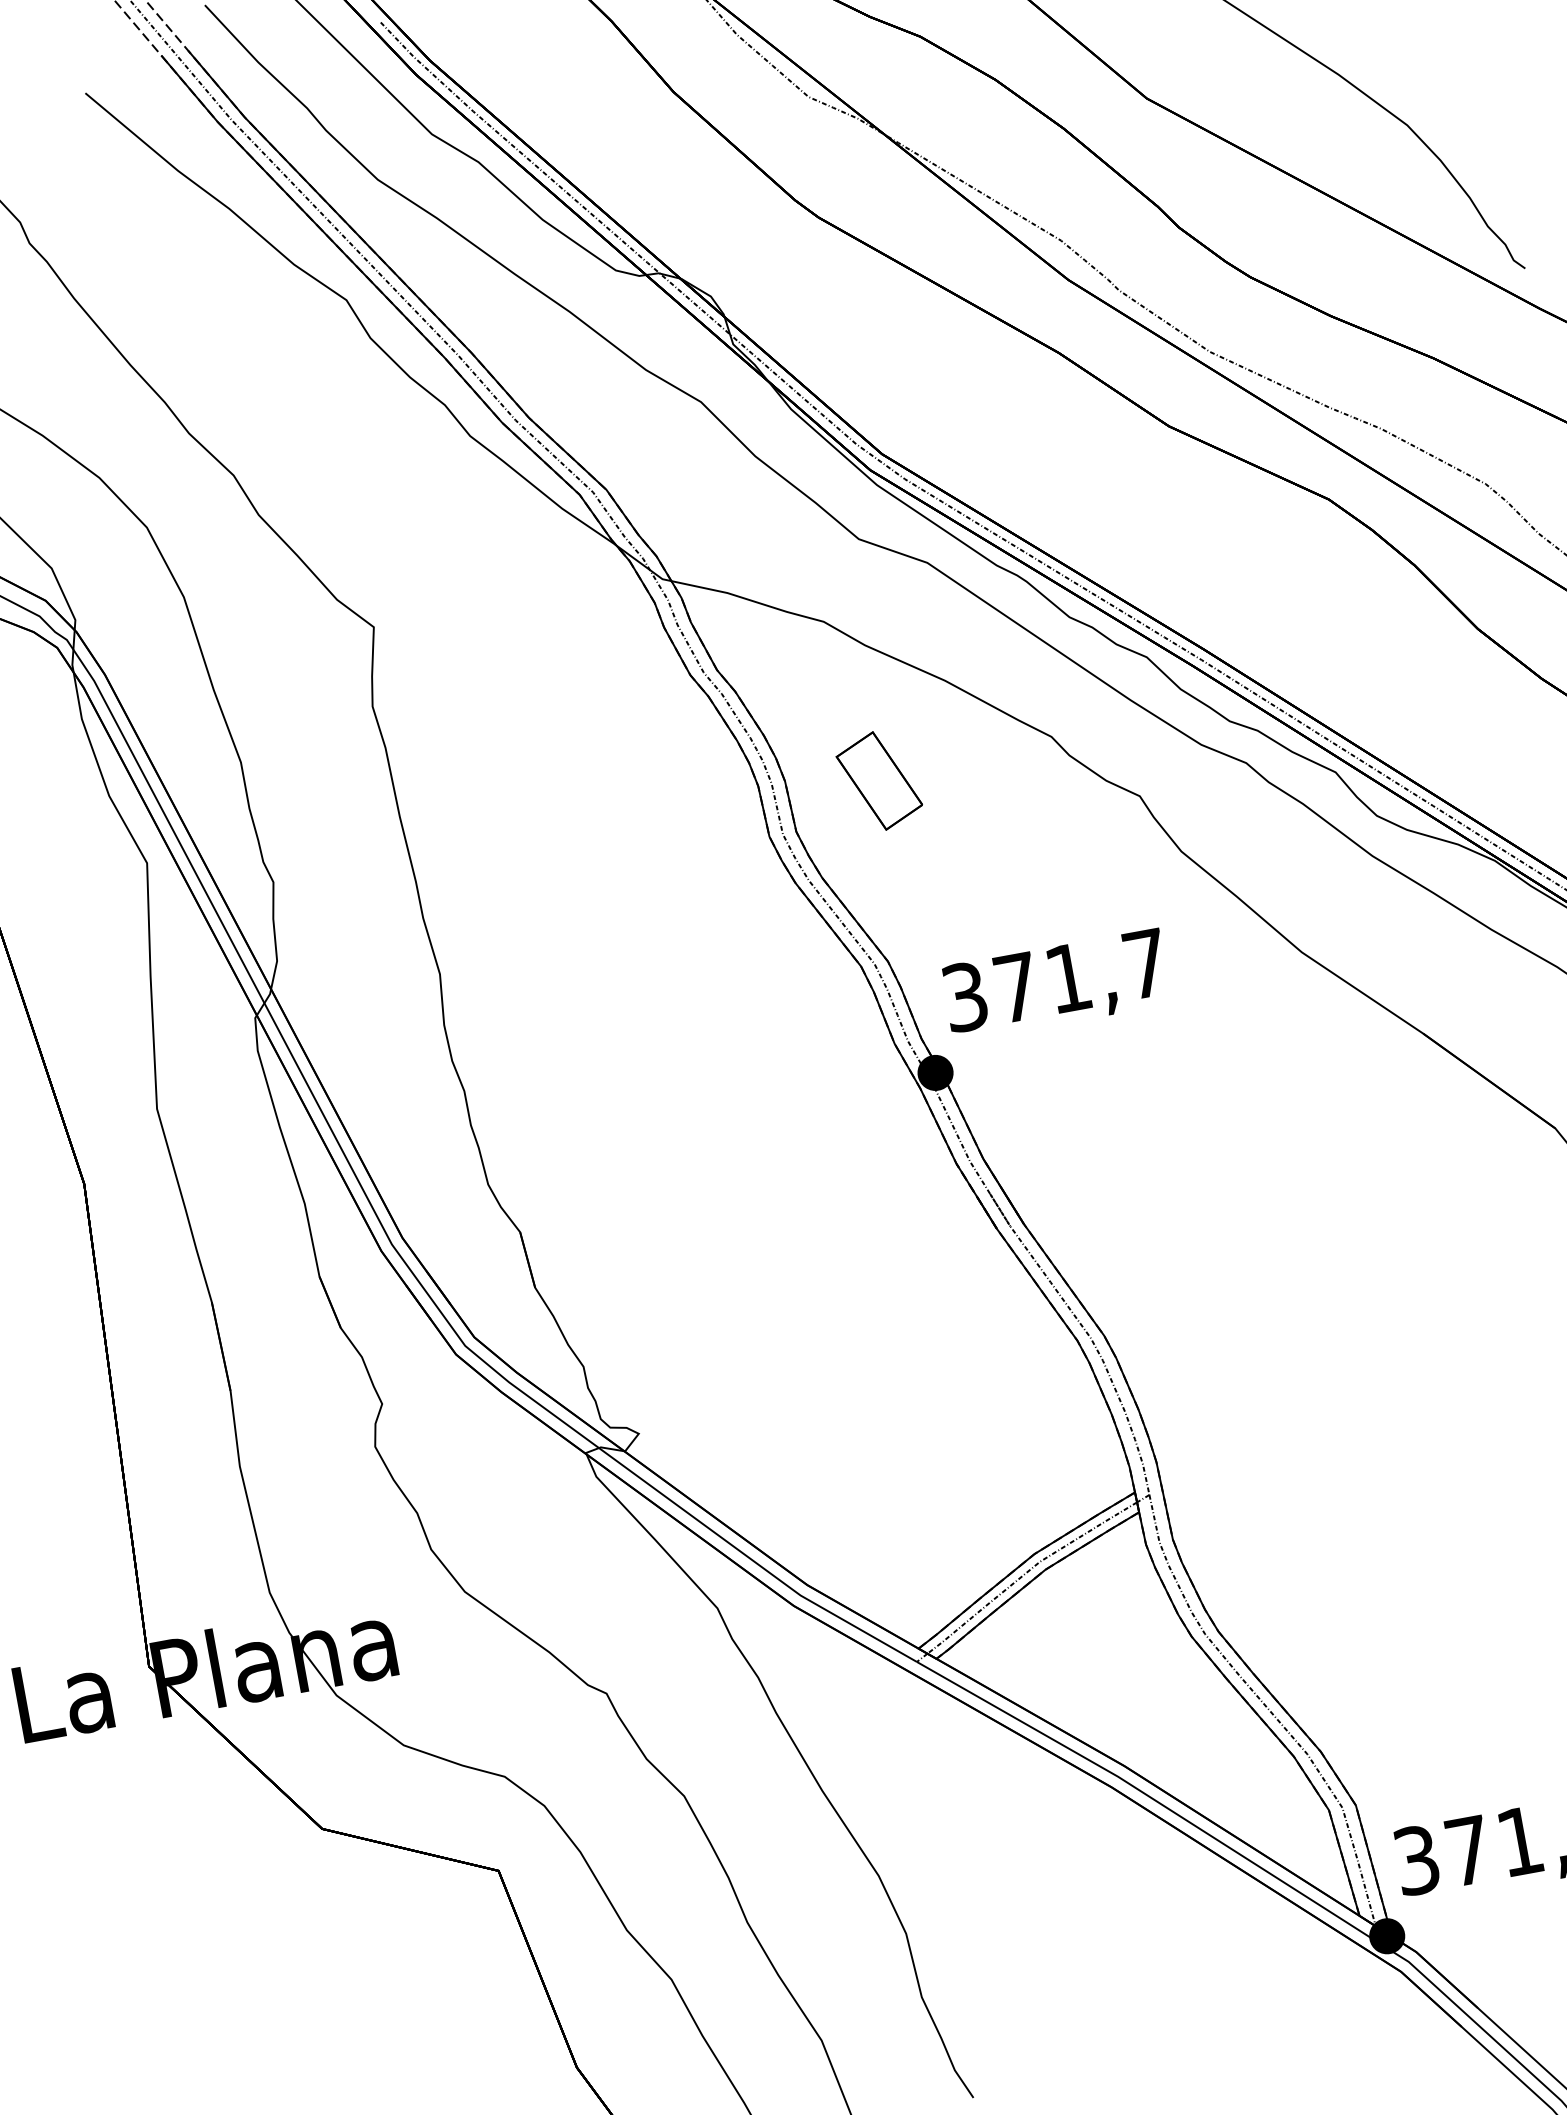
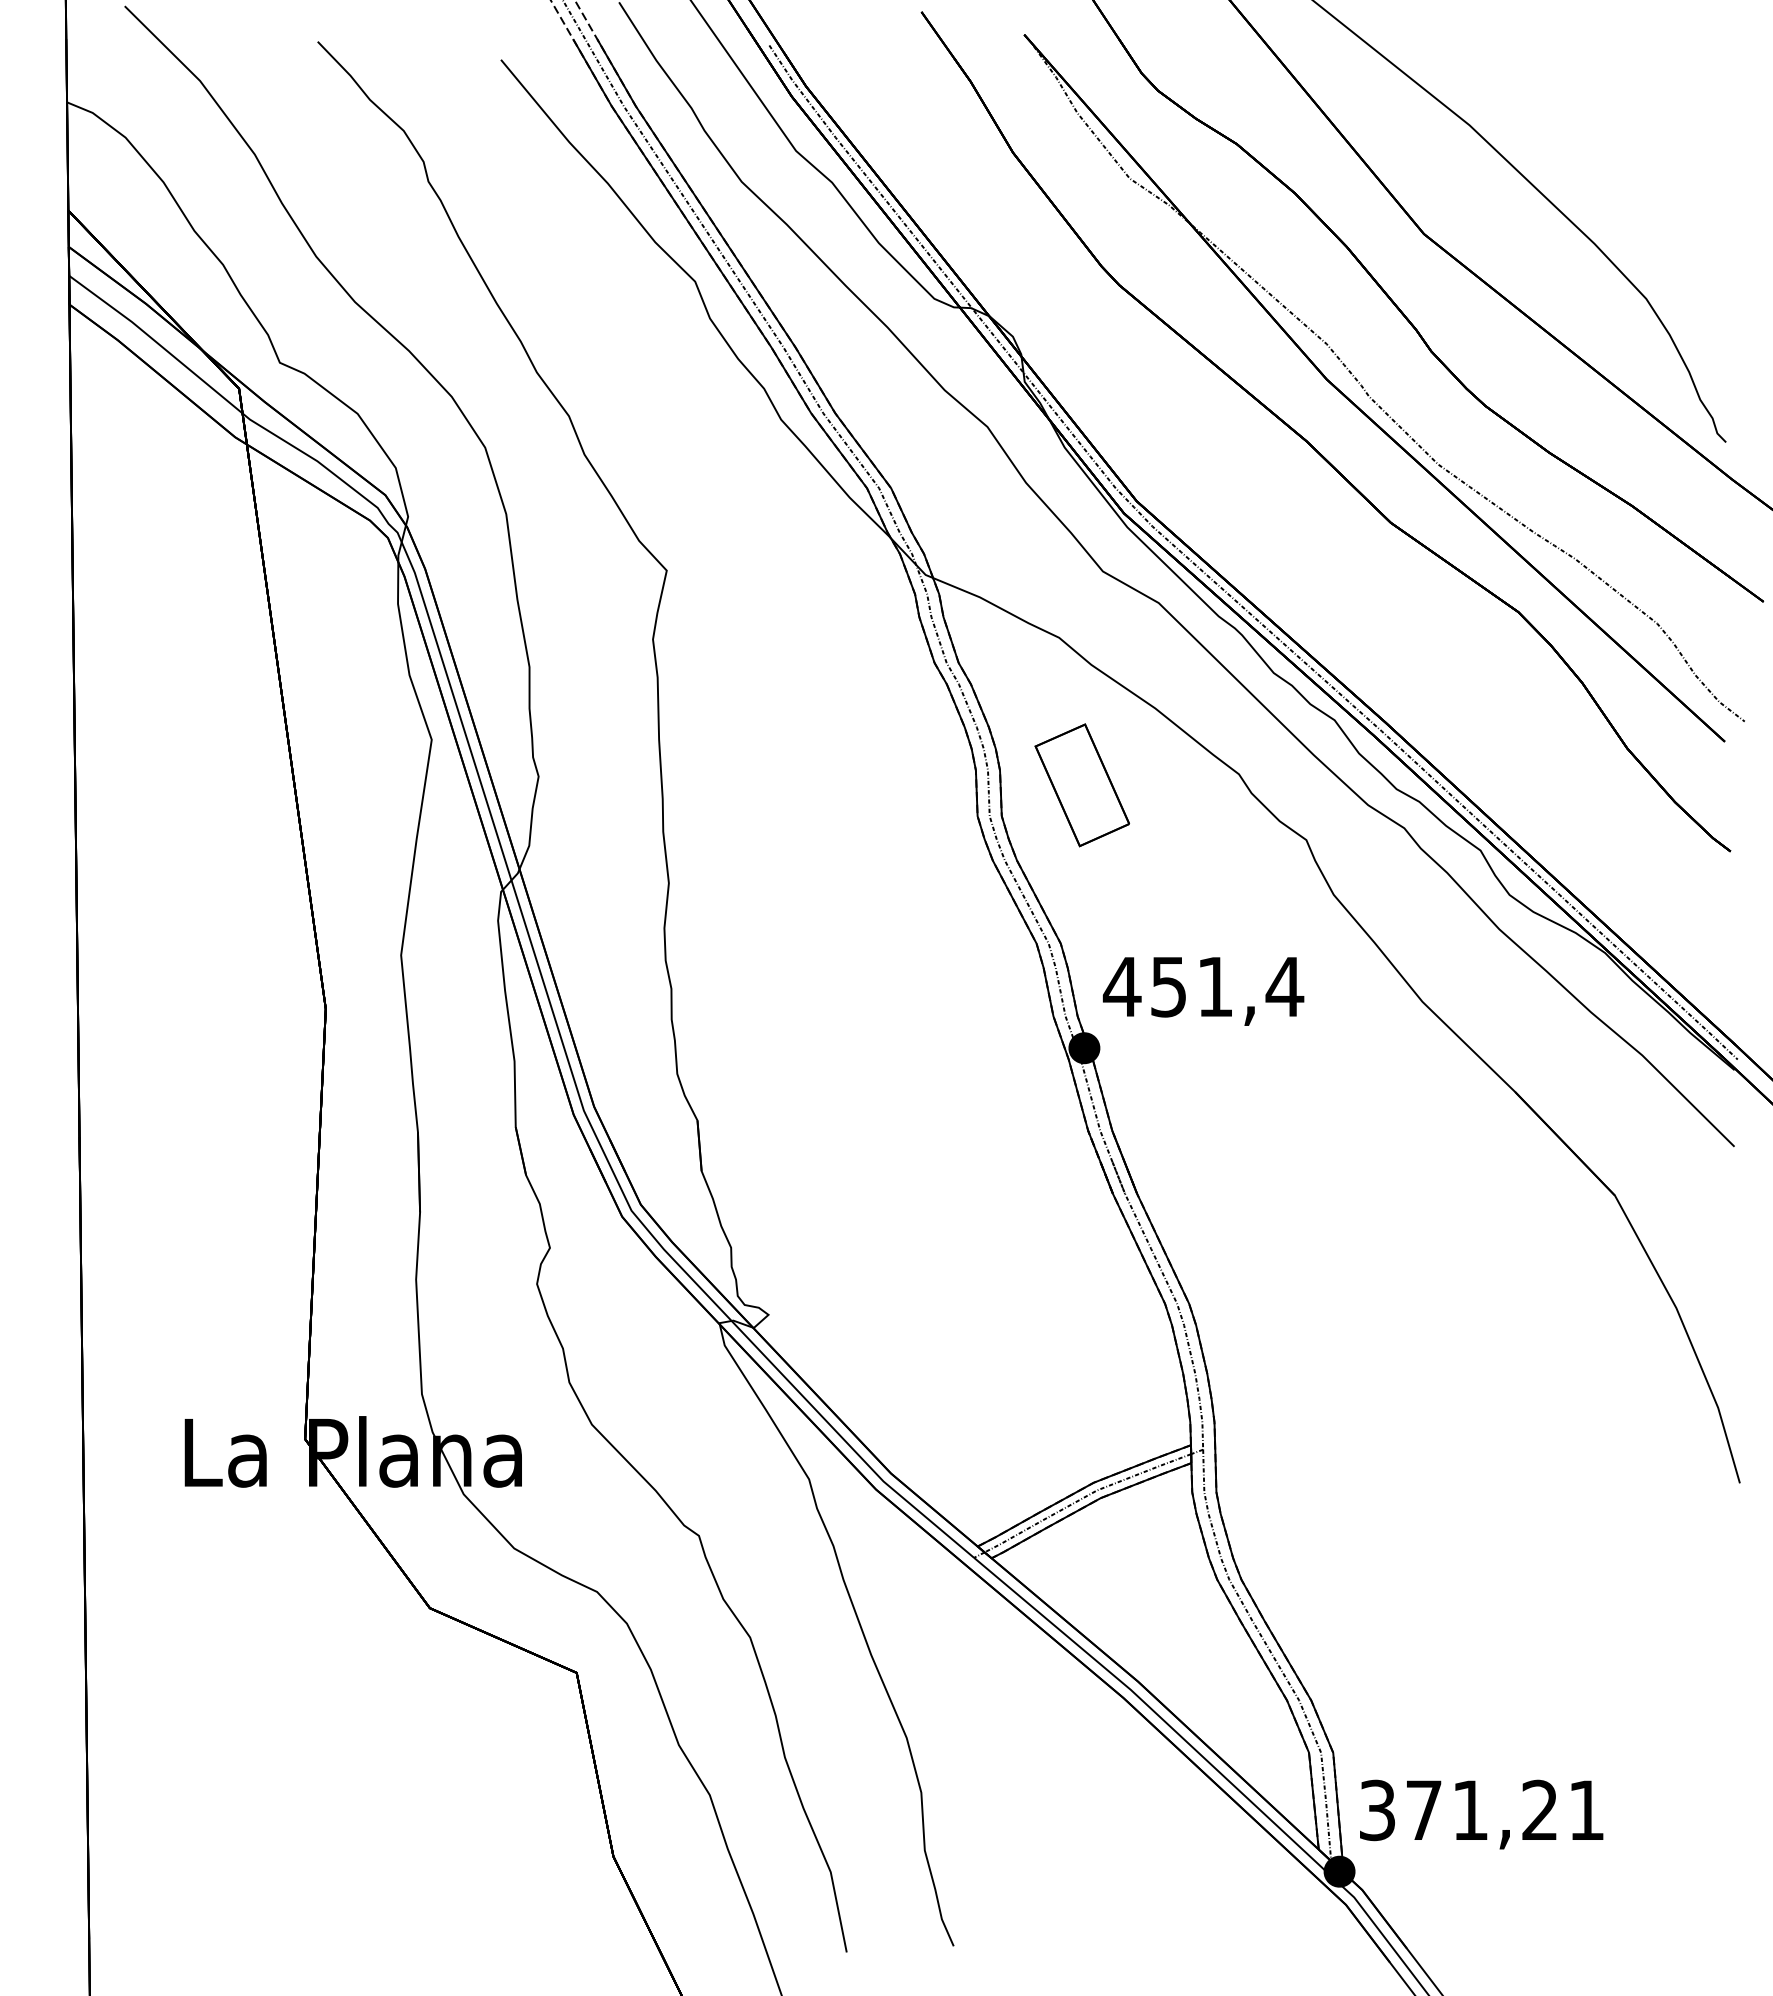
part: (878, 780) -> (1081, 784), size x1.4
text: (1055, 980) -> (1203, 986), 371,7 -> 451,4

